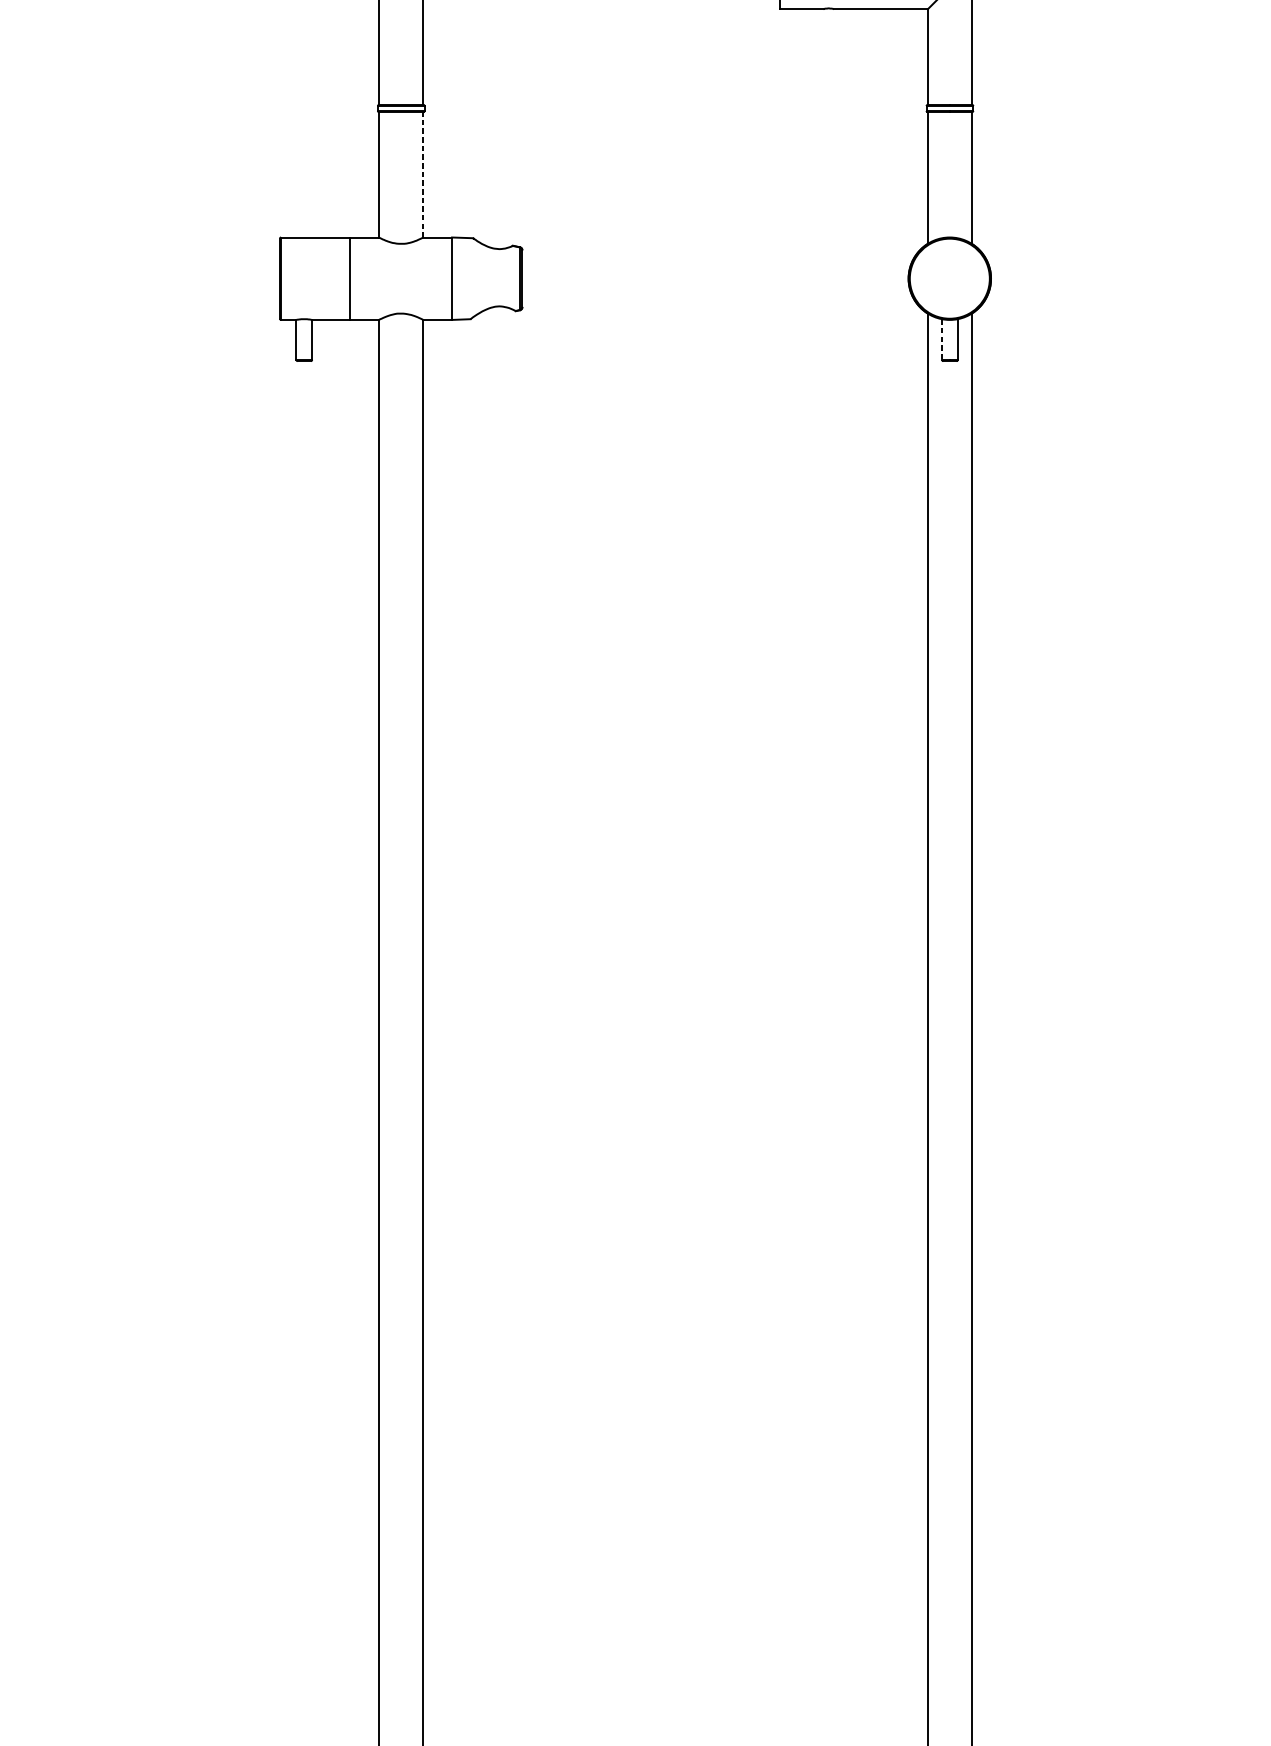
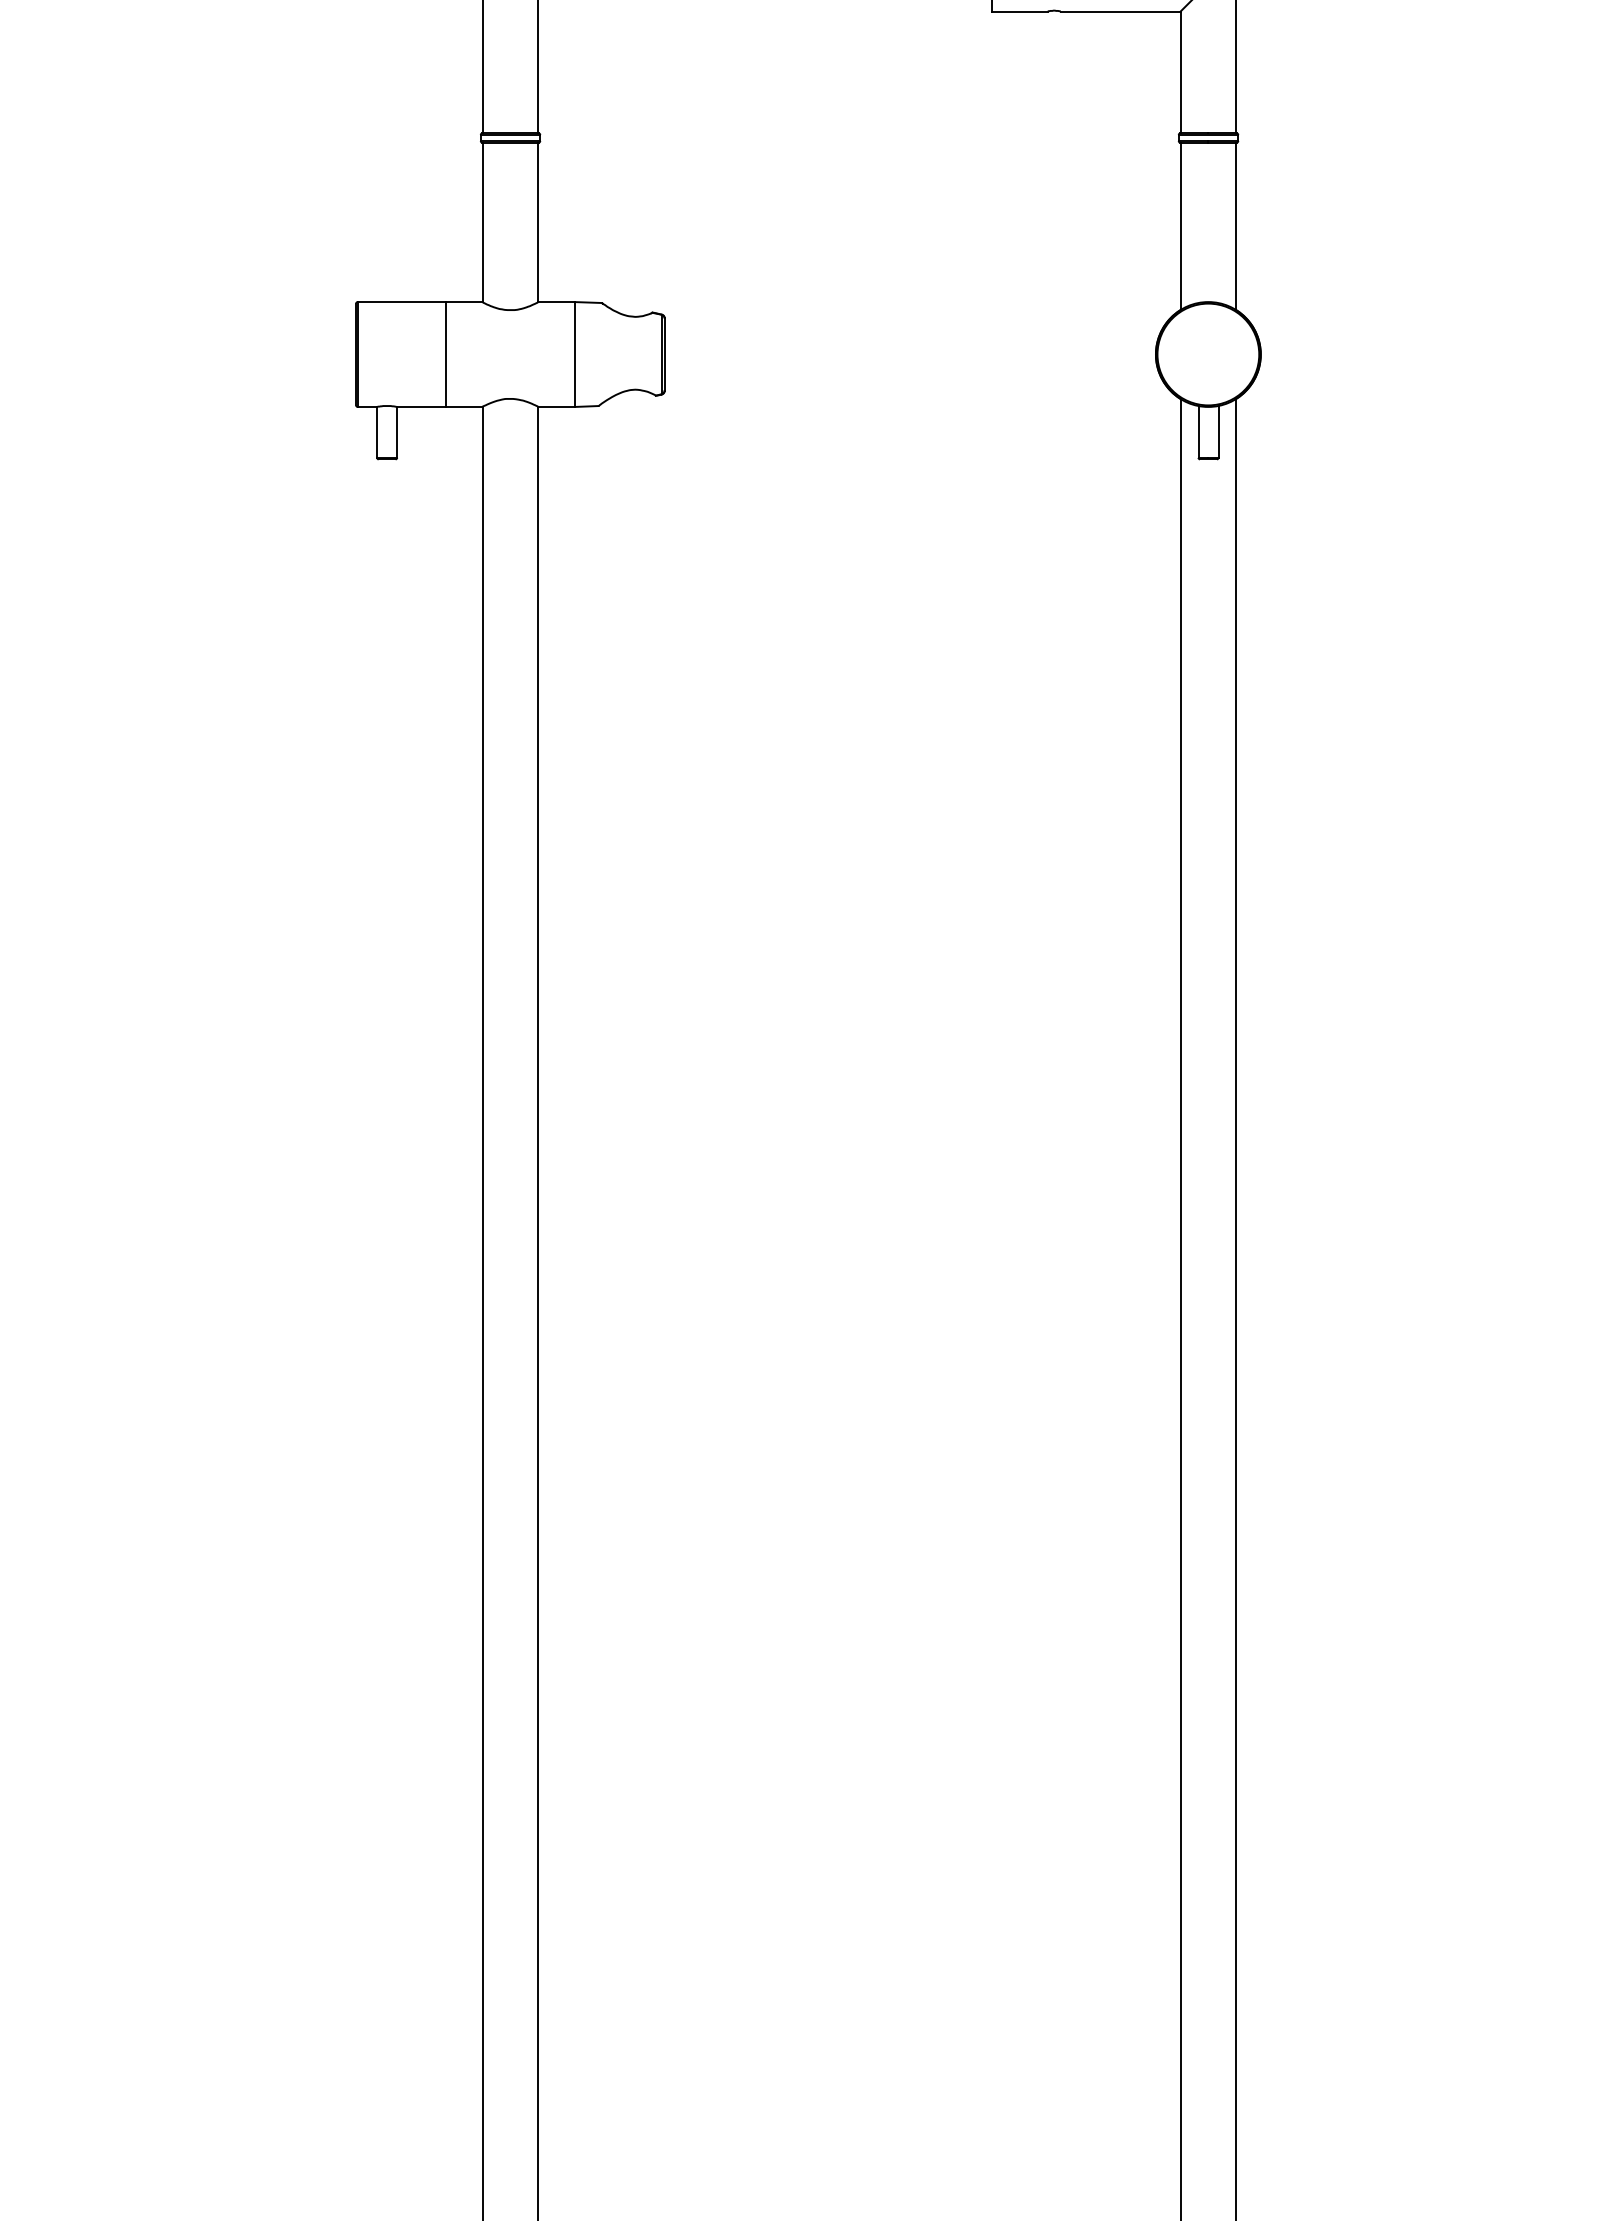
line: (423, 174) -> (538, 222), dashed -> solid
line: (942, 339) -> (1198, 431), dashed -> solid

